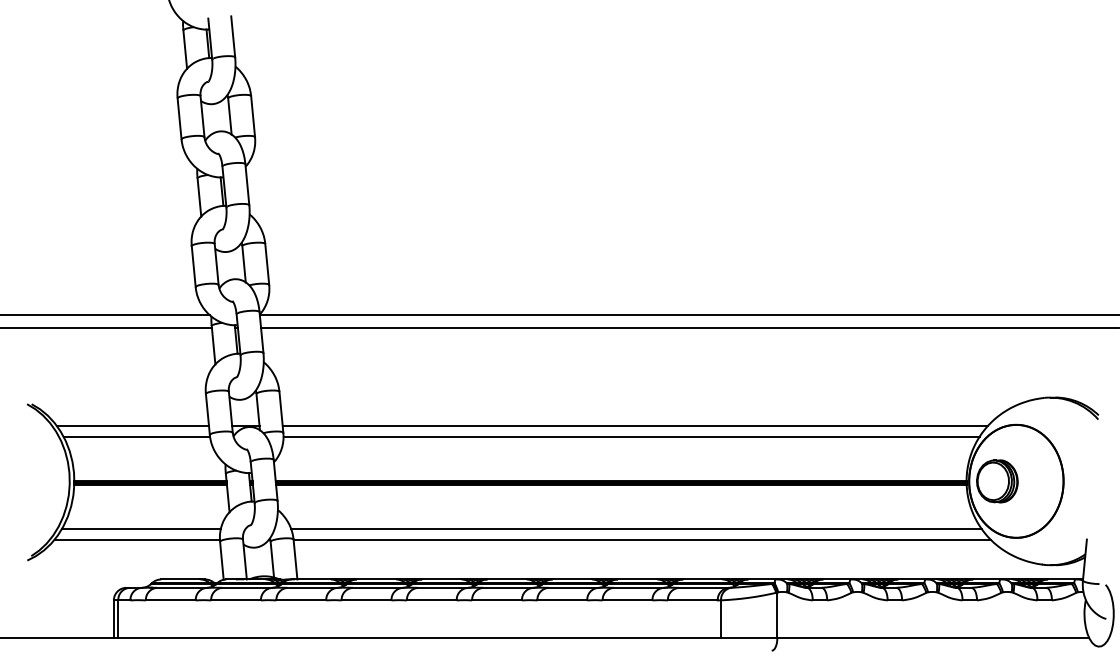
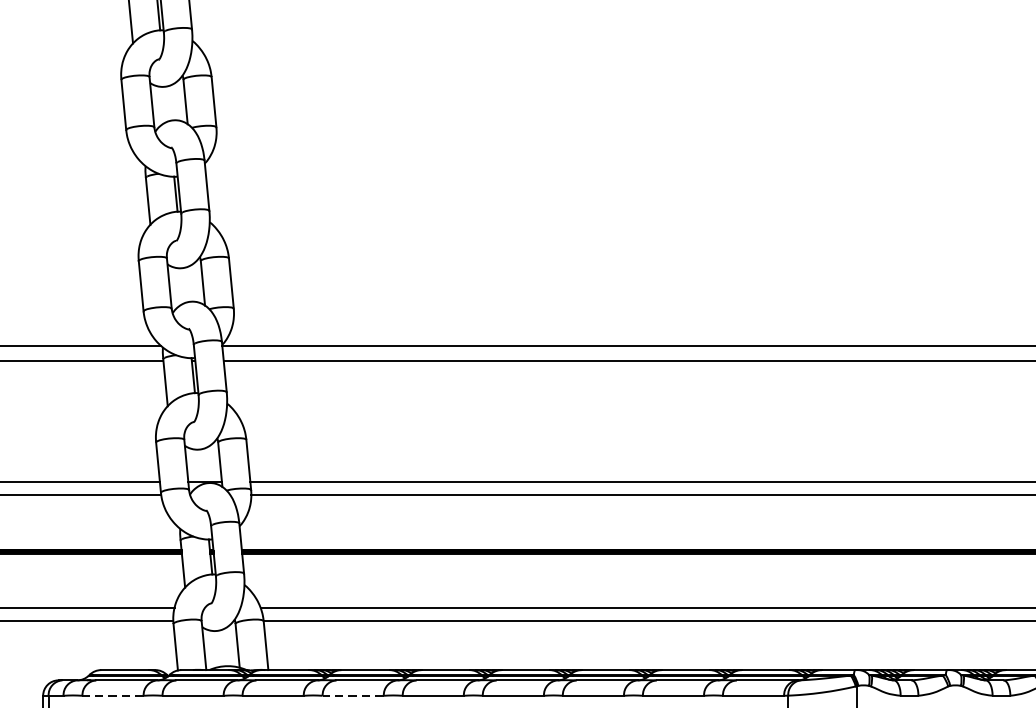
line: (170, 600) -> (112, 695), solid -> dashed
line: (366, 600) -> (353, 695), solid -> dashed

